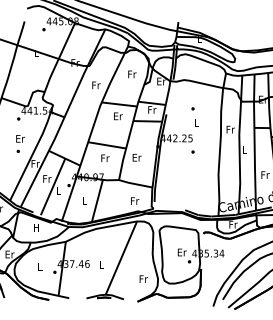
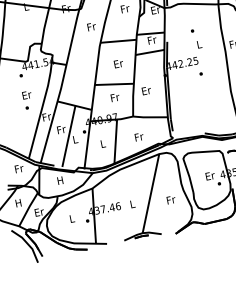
text: (118, 116) -> (118, 63), moved
text: (135, 200) -> (139, 136), moved
text: (143, 278) -> (170, 199), moved

